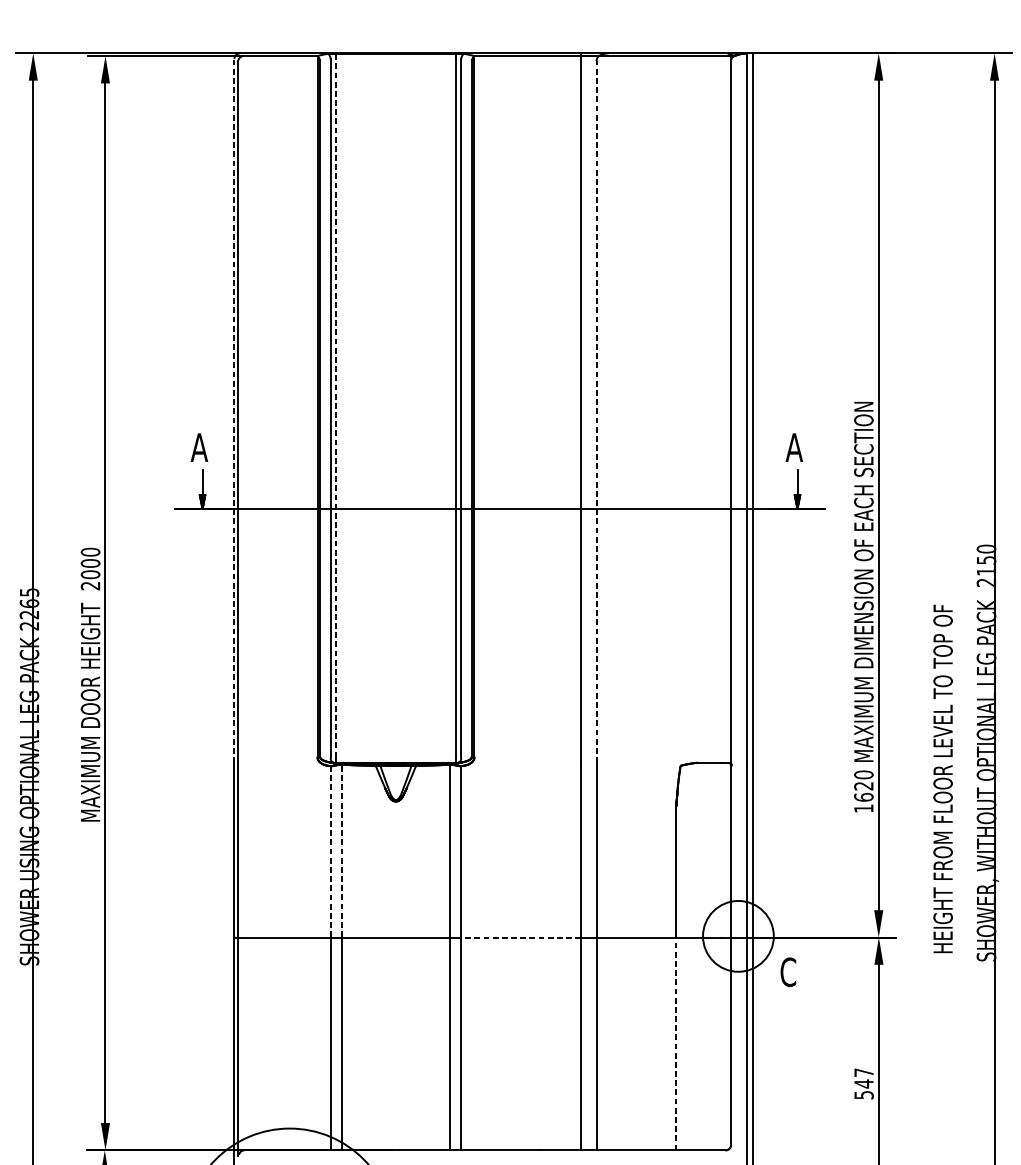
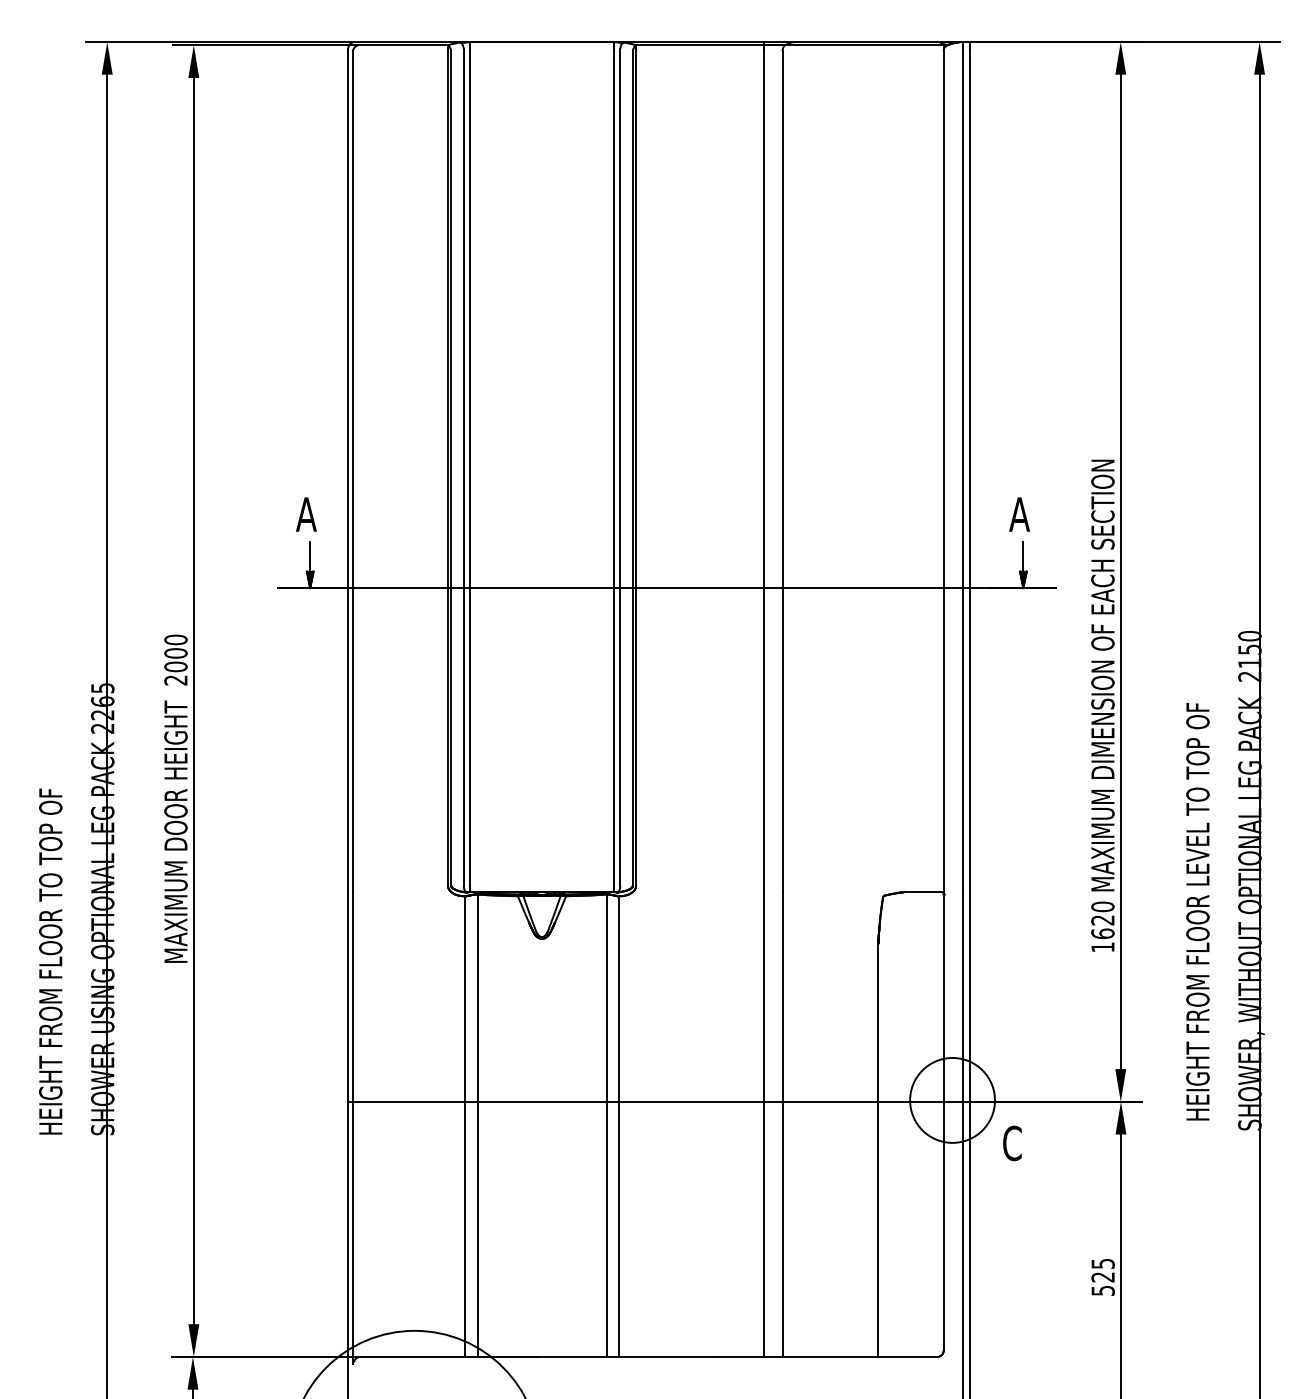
line: (336, 405) -> (470, 464), dashed -> solid
line: (234, 410) -> (348, 470), dashed -> solid
line: (596, 411) -> (782, 471), dashed -> solid
line: (342, 850) -> (477, 997), dashed -> solid
line: (331, 852) -> (464, 999), dashed -> solid
line: (520, 937) -> (691, 1101), dashed -> solid
line: (676, 1044) -> (878, 1229), dashed -> solid
text: (863, 1078) -> (1102, 1270), 547 -> 525

